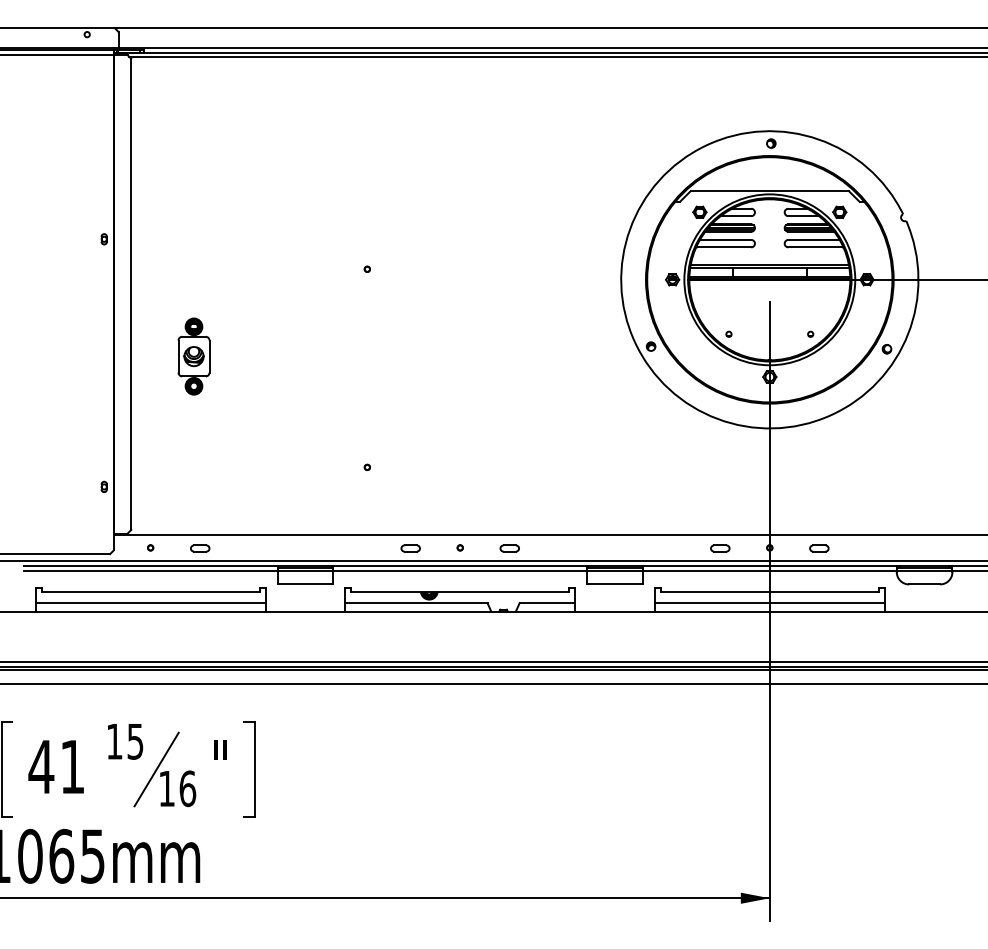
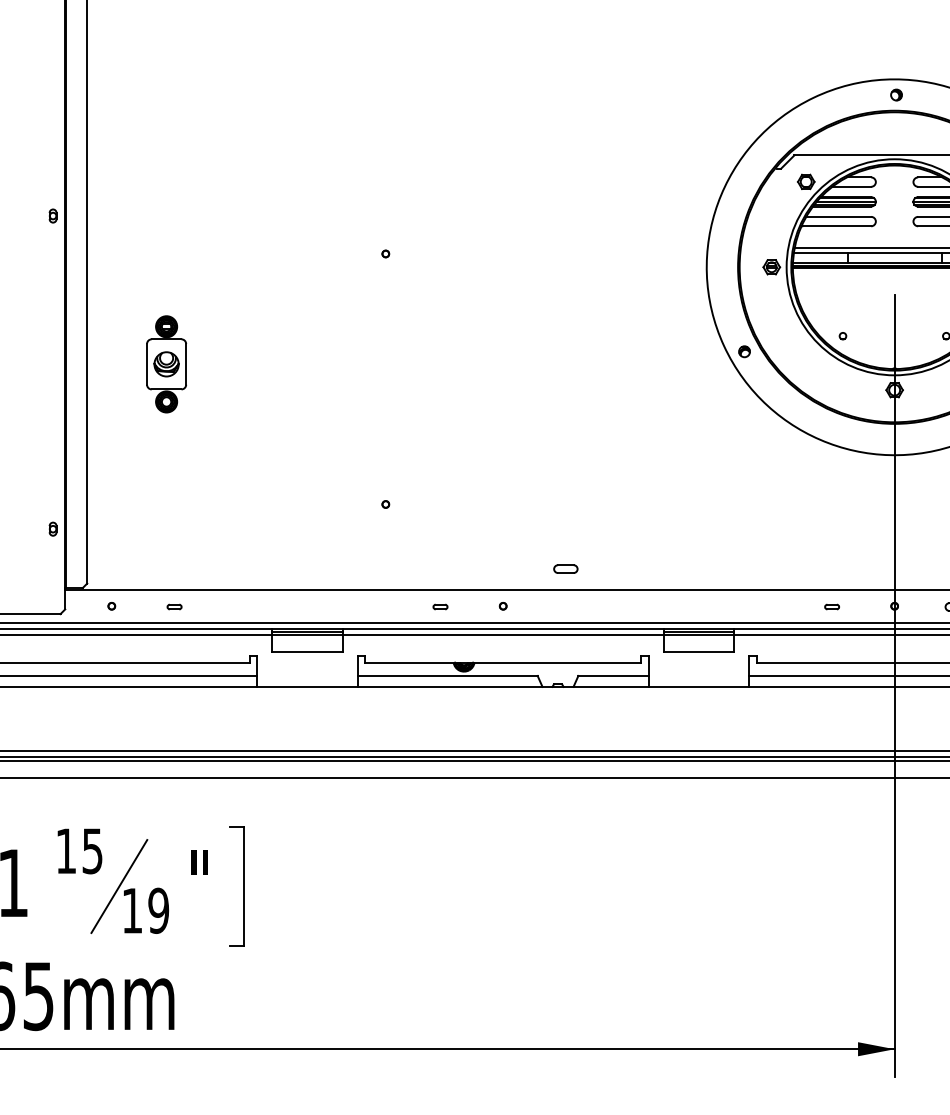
part: (200, 548) -> (174, 607), size x0.6
part: (410, 548) -> (440, 607), size x0.6
part: (509, 548) -> (565, 569), moved
part: (720, 548) -> (832, 607), size x0.6
text: (187, 788) -> (158, 910), 16 -> 19

